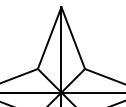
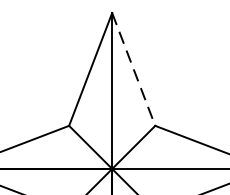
line: (73, 38) -> (134, 70), solid -> dashed

